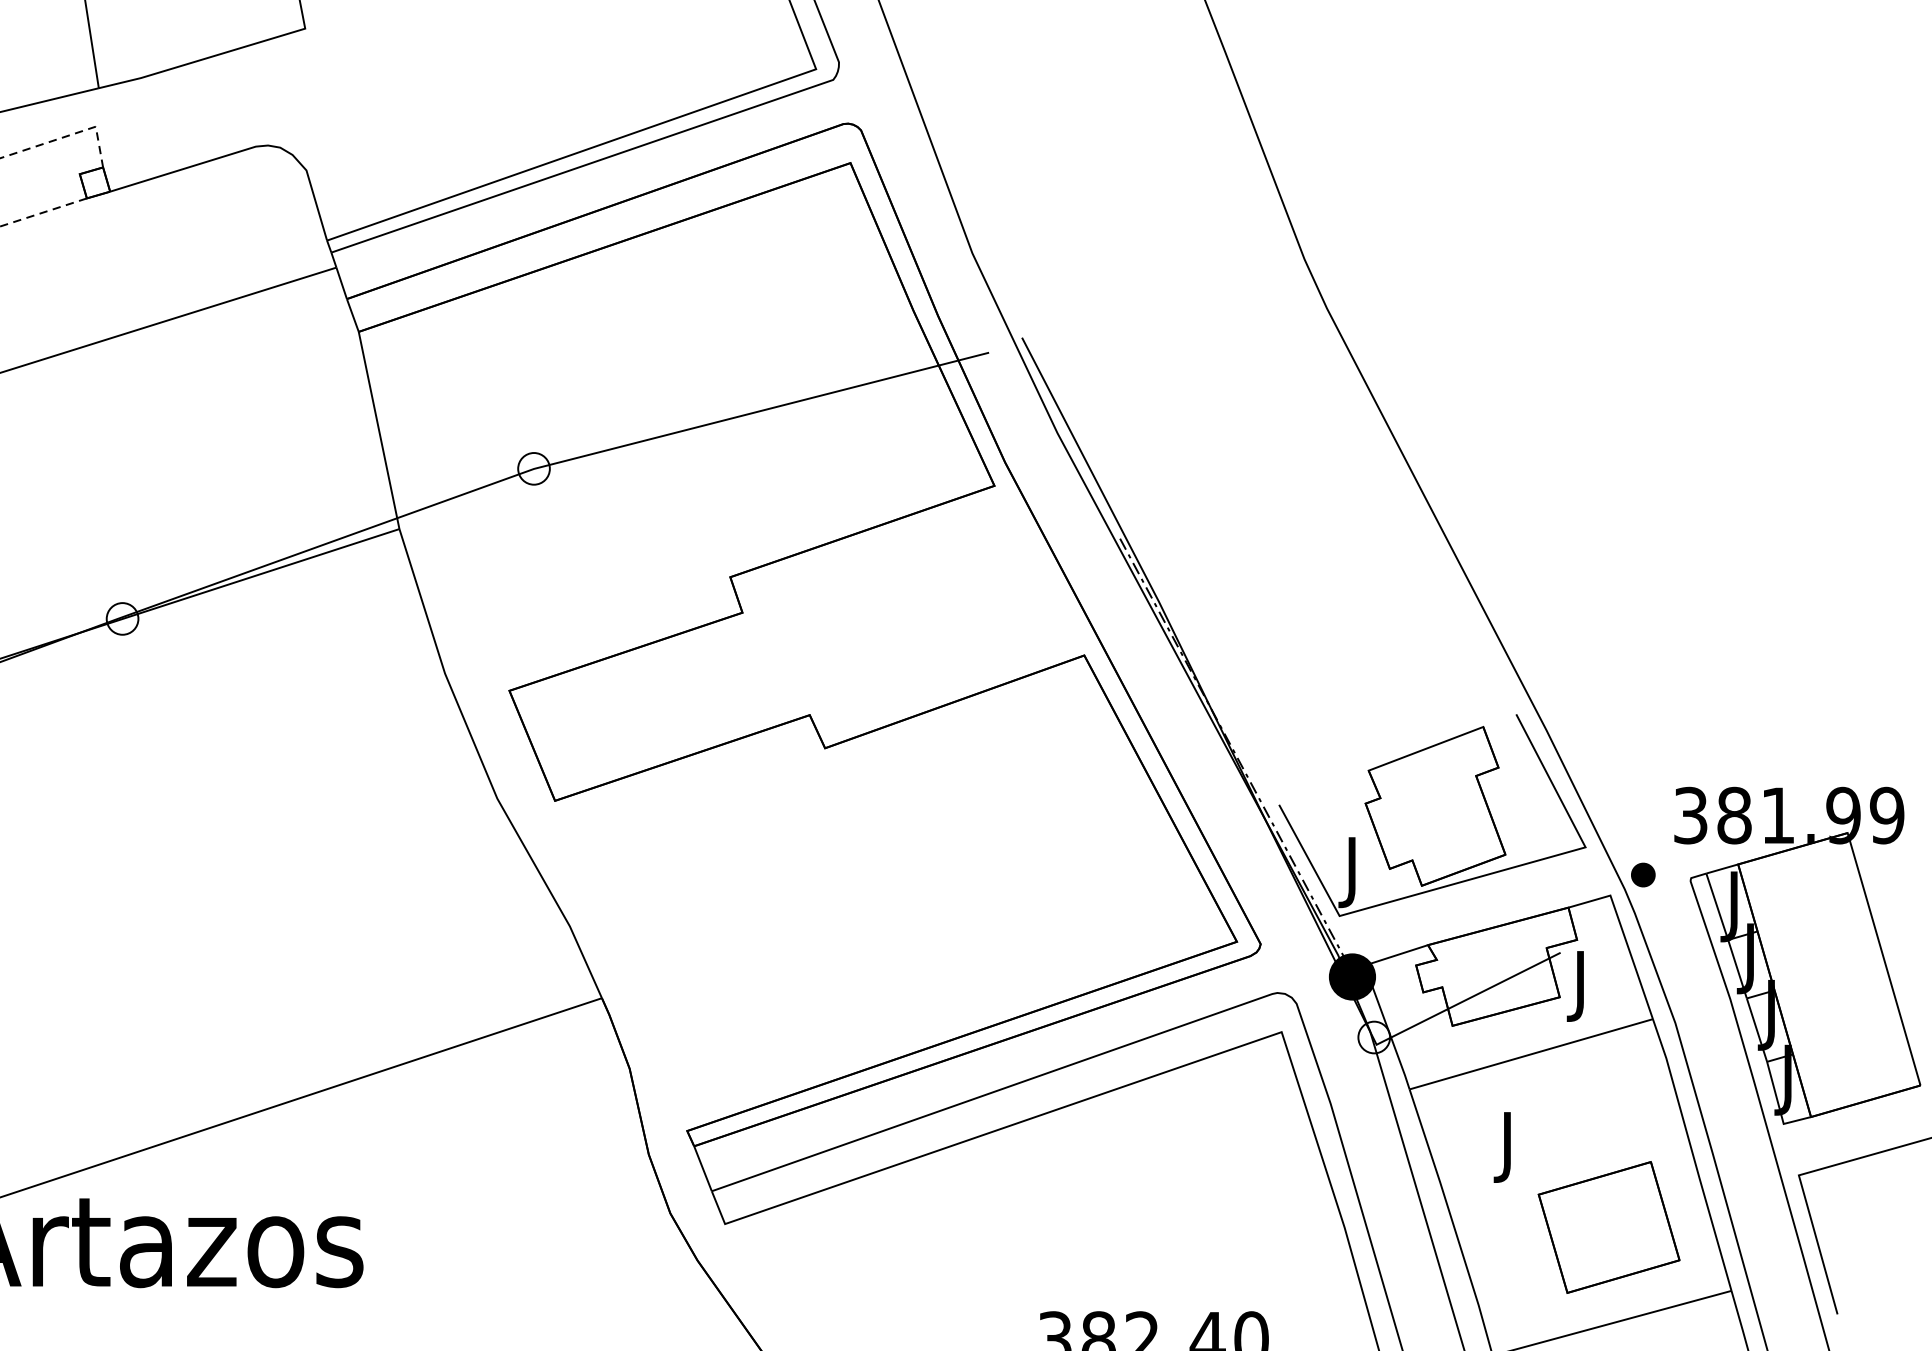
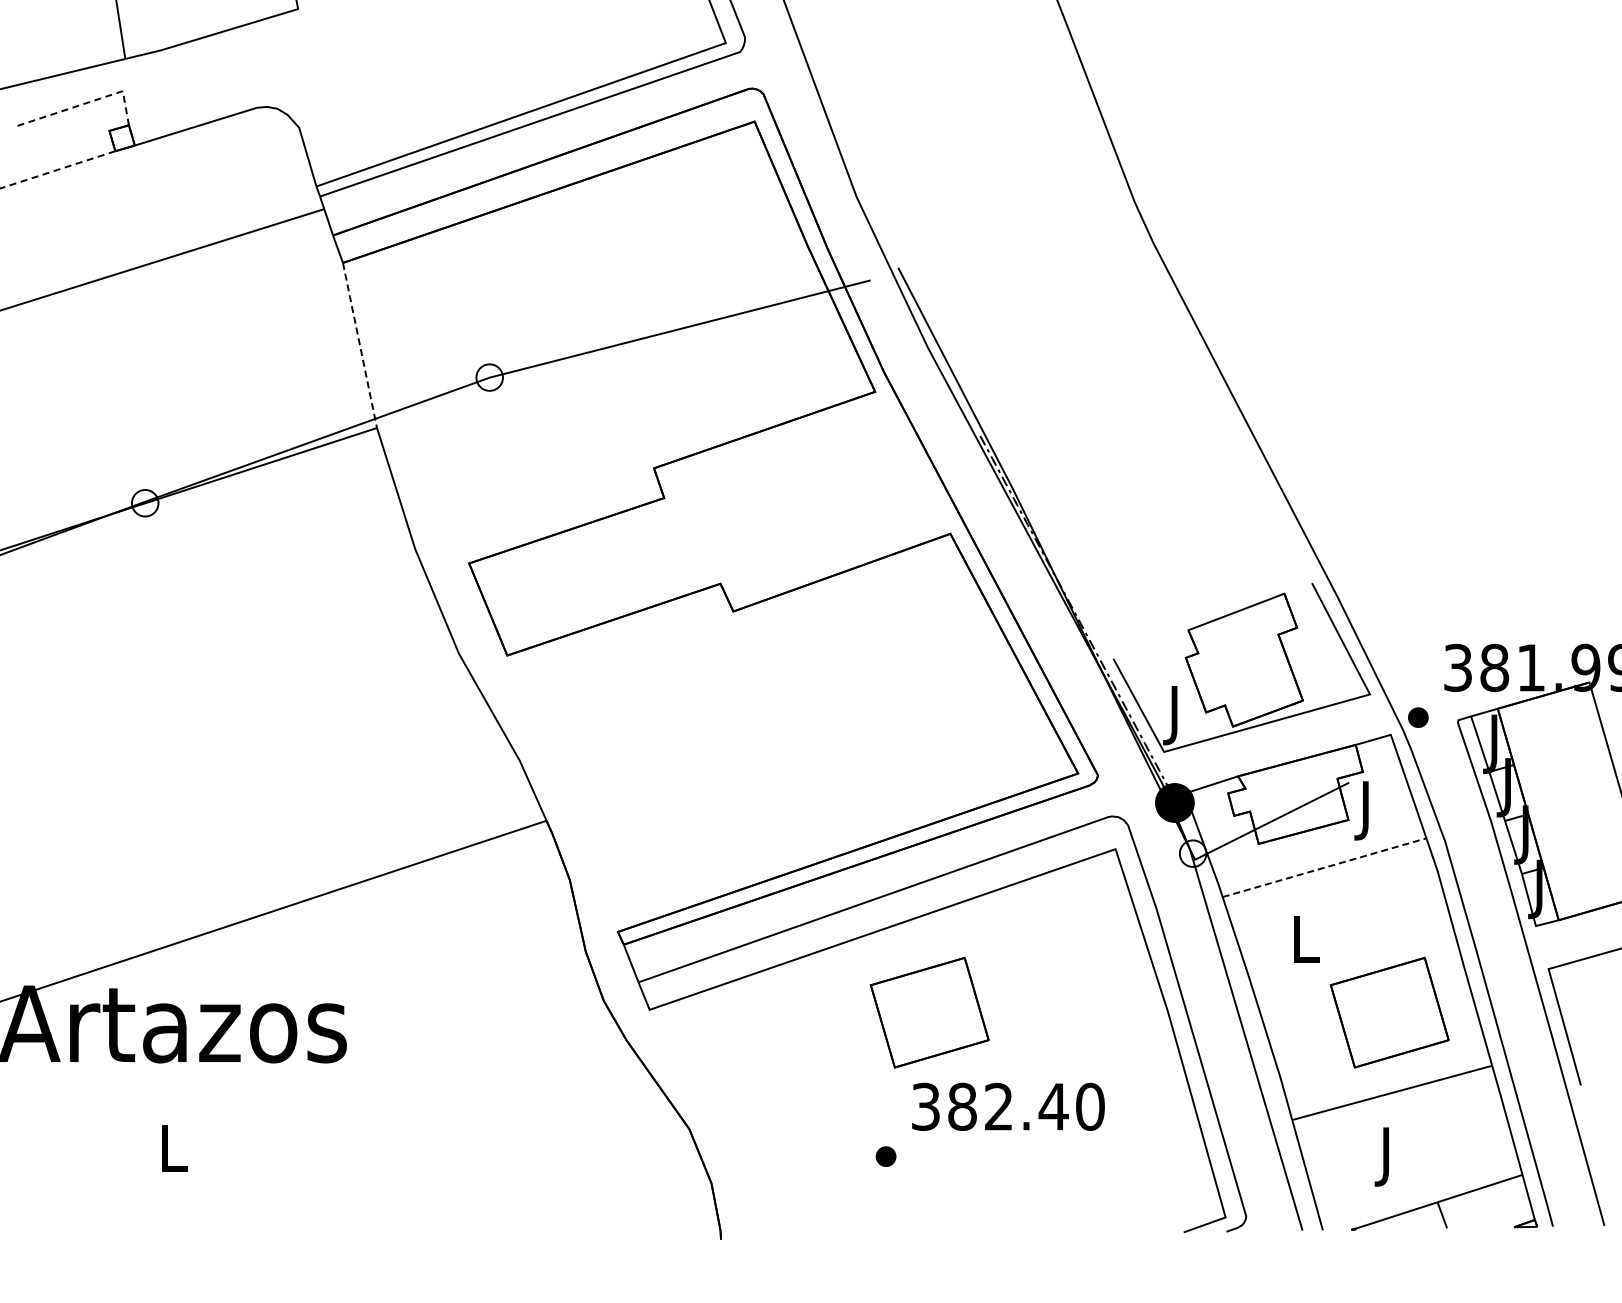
line: (379, 430) -> (360, 345), solid -> dashed
line: (1532, 1054) -> (1325, 867), solid -> dashed
text: (1509, 1147) -> (1306, 945), J -> L
part: (1059, 1227) -> (929, 1012), added

